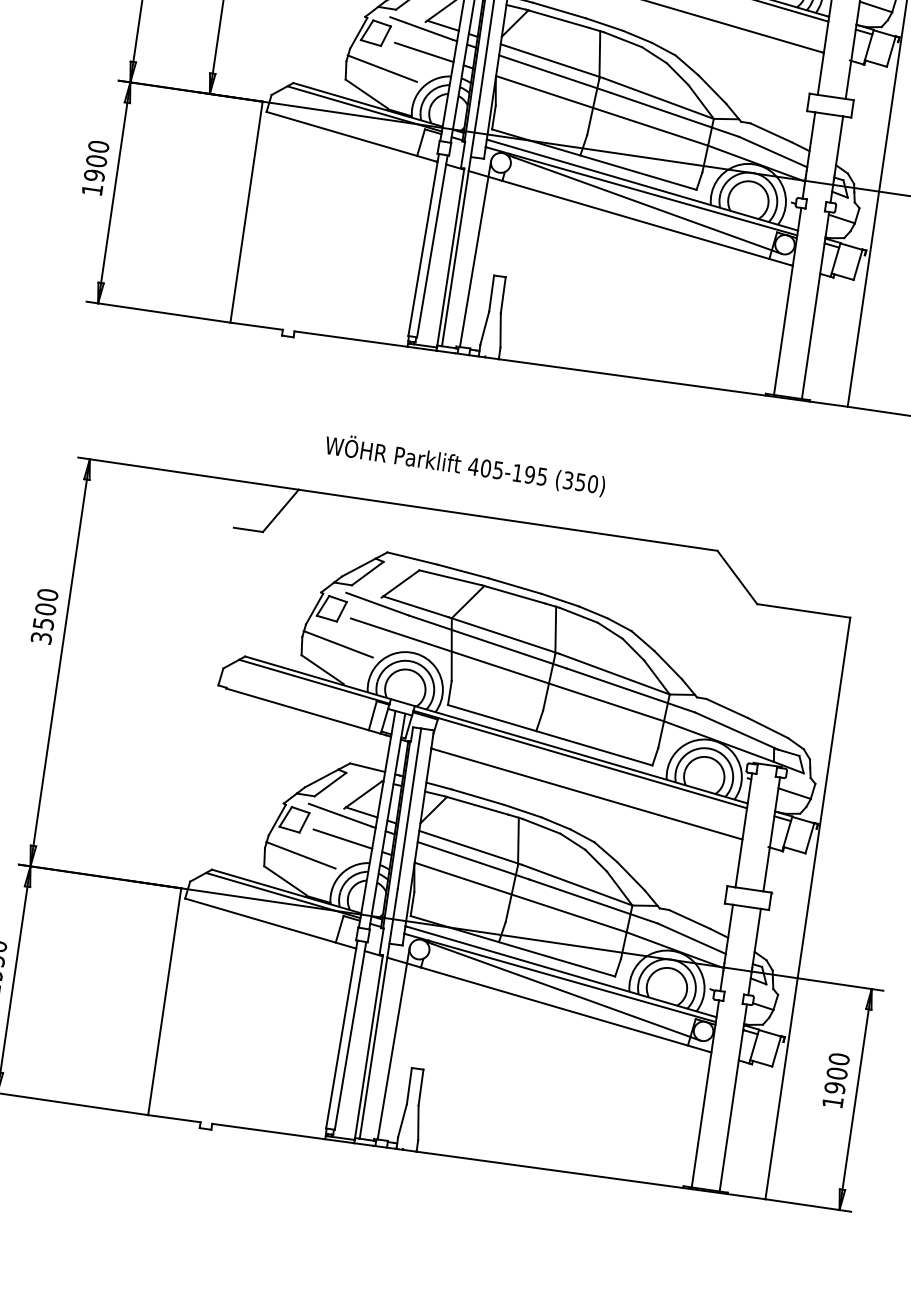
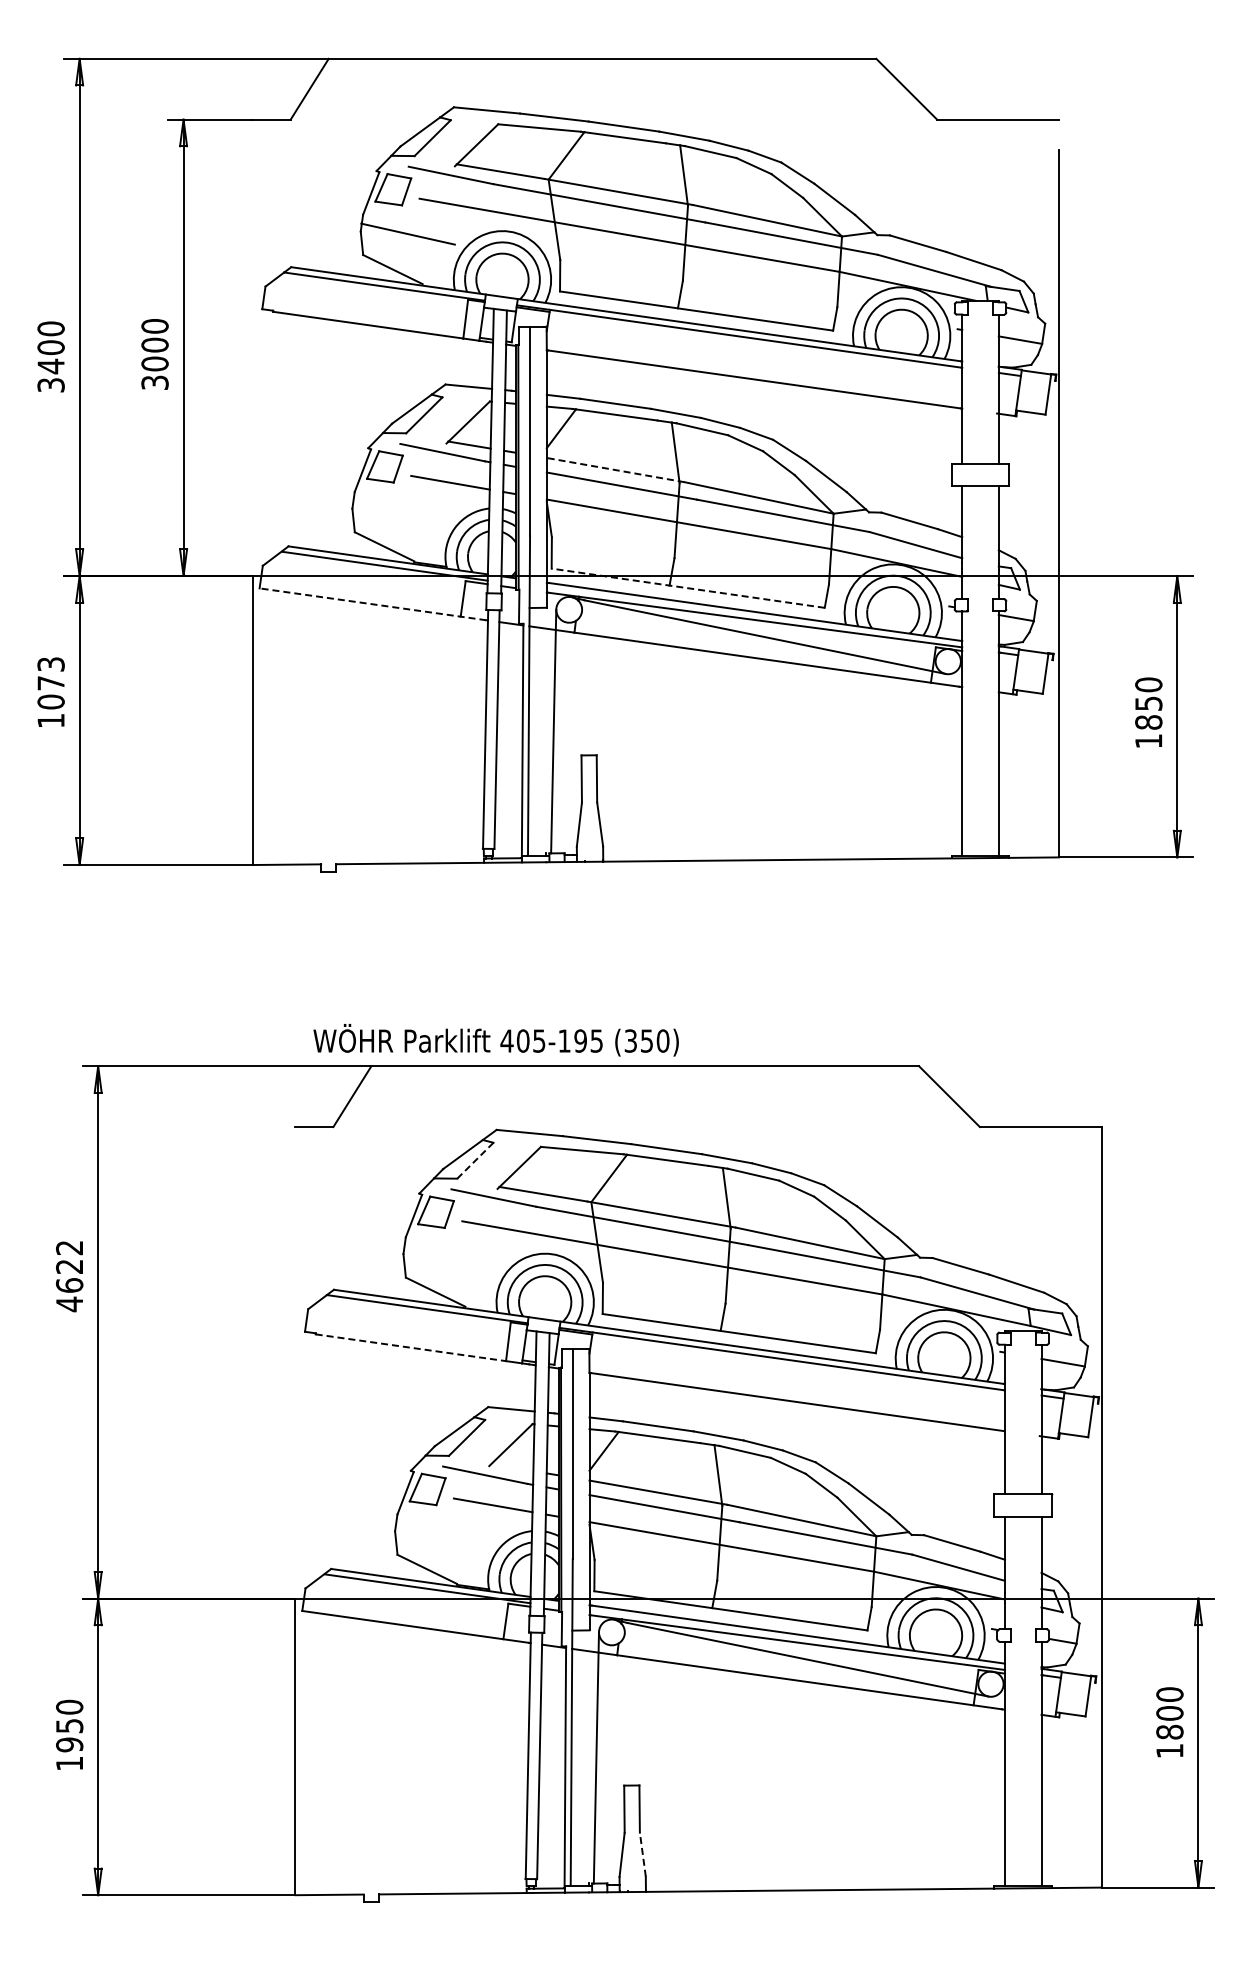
line: (551, 61) -> (615, 470), solid -> dashed
line: (382, 67) -> (399, 510), removed
line: (351, 136) -> (372, 604), solid -> dashed
line: (594, 159) -> (688, 588), solid -> dashed
text: (96, 161) -> (50, 683), 1900 -> 1073
text: (464, 465) -> (495, 1040), moved
line: (367, 573) -> (475, 1160), solid -> dashed
text: (44, 616) -> (69, 1276), 3500 -> 4622
line: (338, 644) -> (450, 1256), removed
line: (298, 709) -> (411, 1347), solid -> dashed
line: (361, 812) -> (512, 1467), removed
line: (301, 854) -> (442, 1533), removed
text: (834, 1087) -> (1169, 1731), 1900 -> 1800
line: (418, 1122) -> (642, 1854), solid -> dashed

